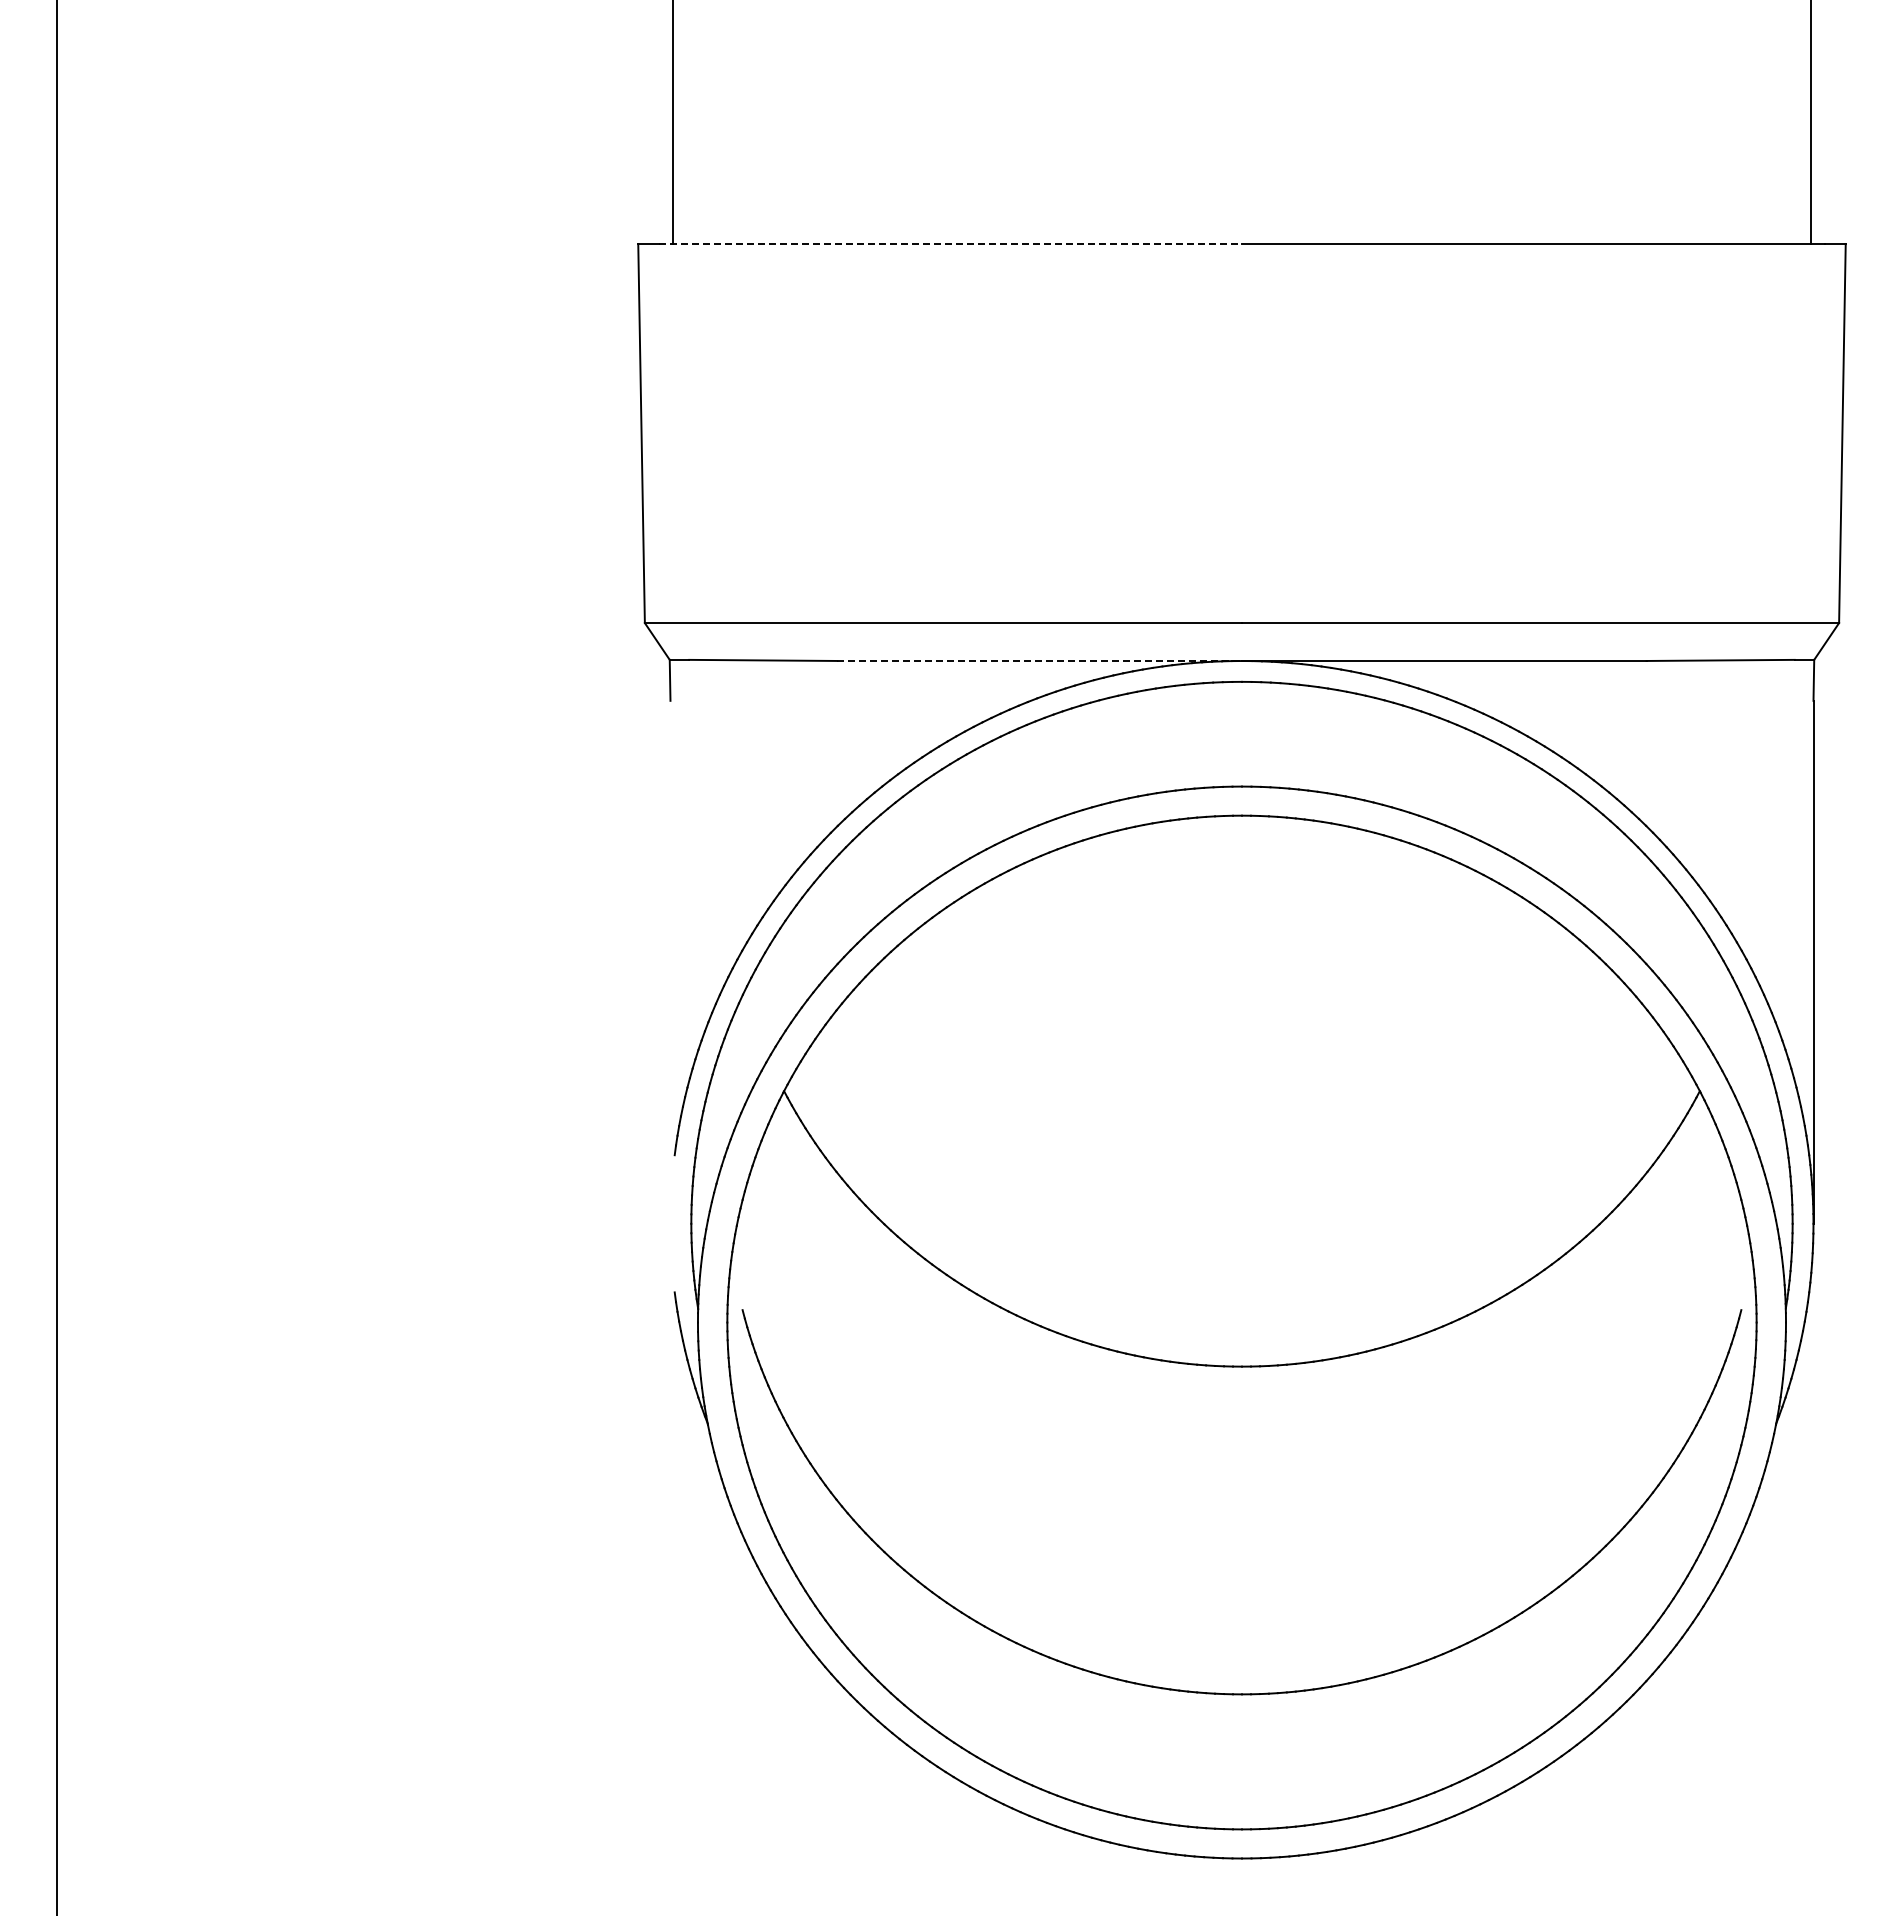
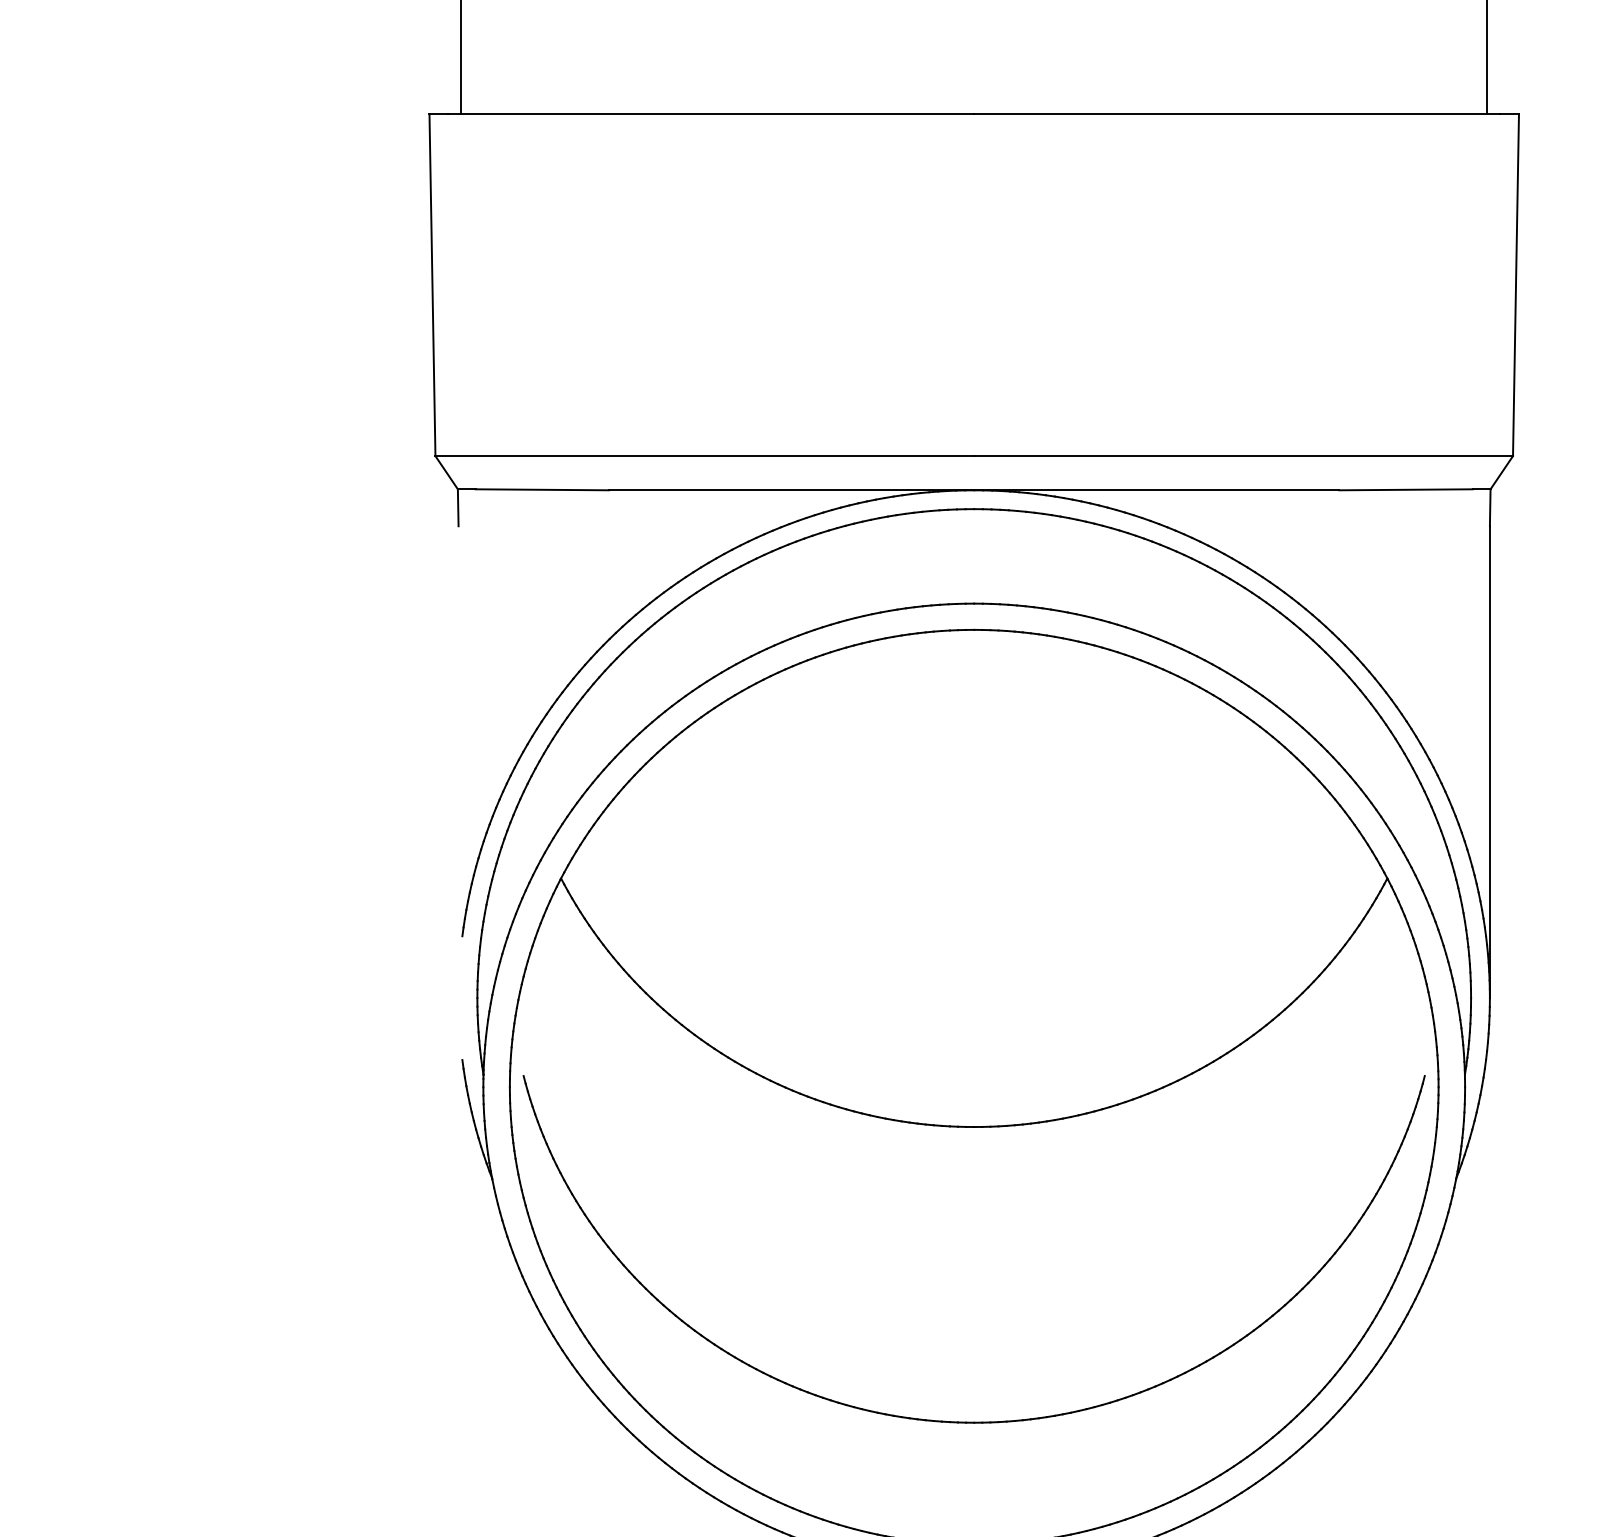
line: (951, 243) -> (712, 113), dashed -> solid
line: (1040, 660) -> (792, 489), dashed -> solid

